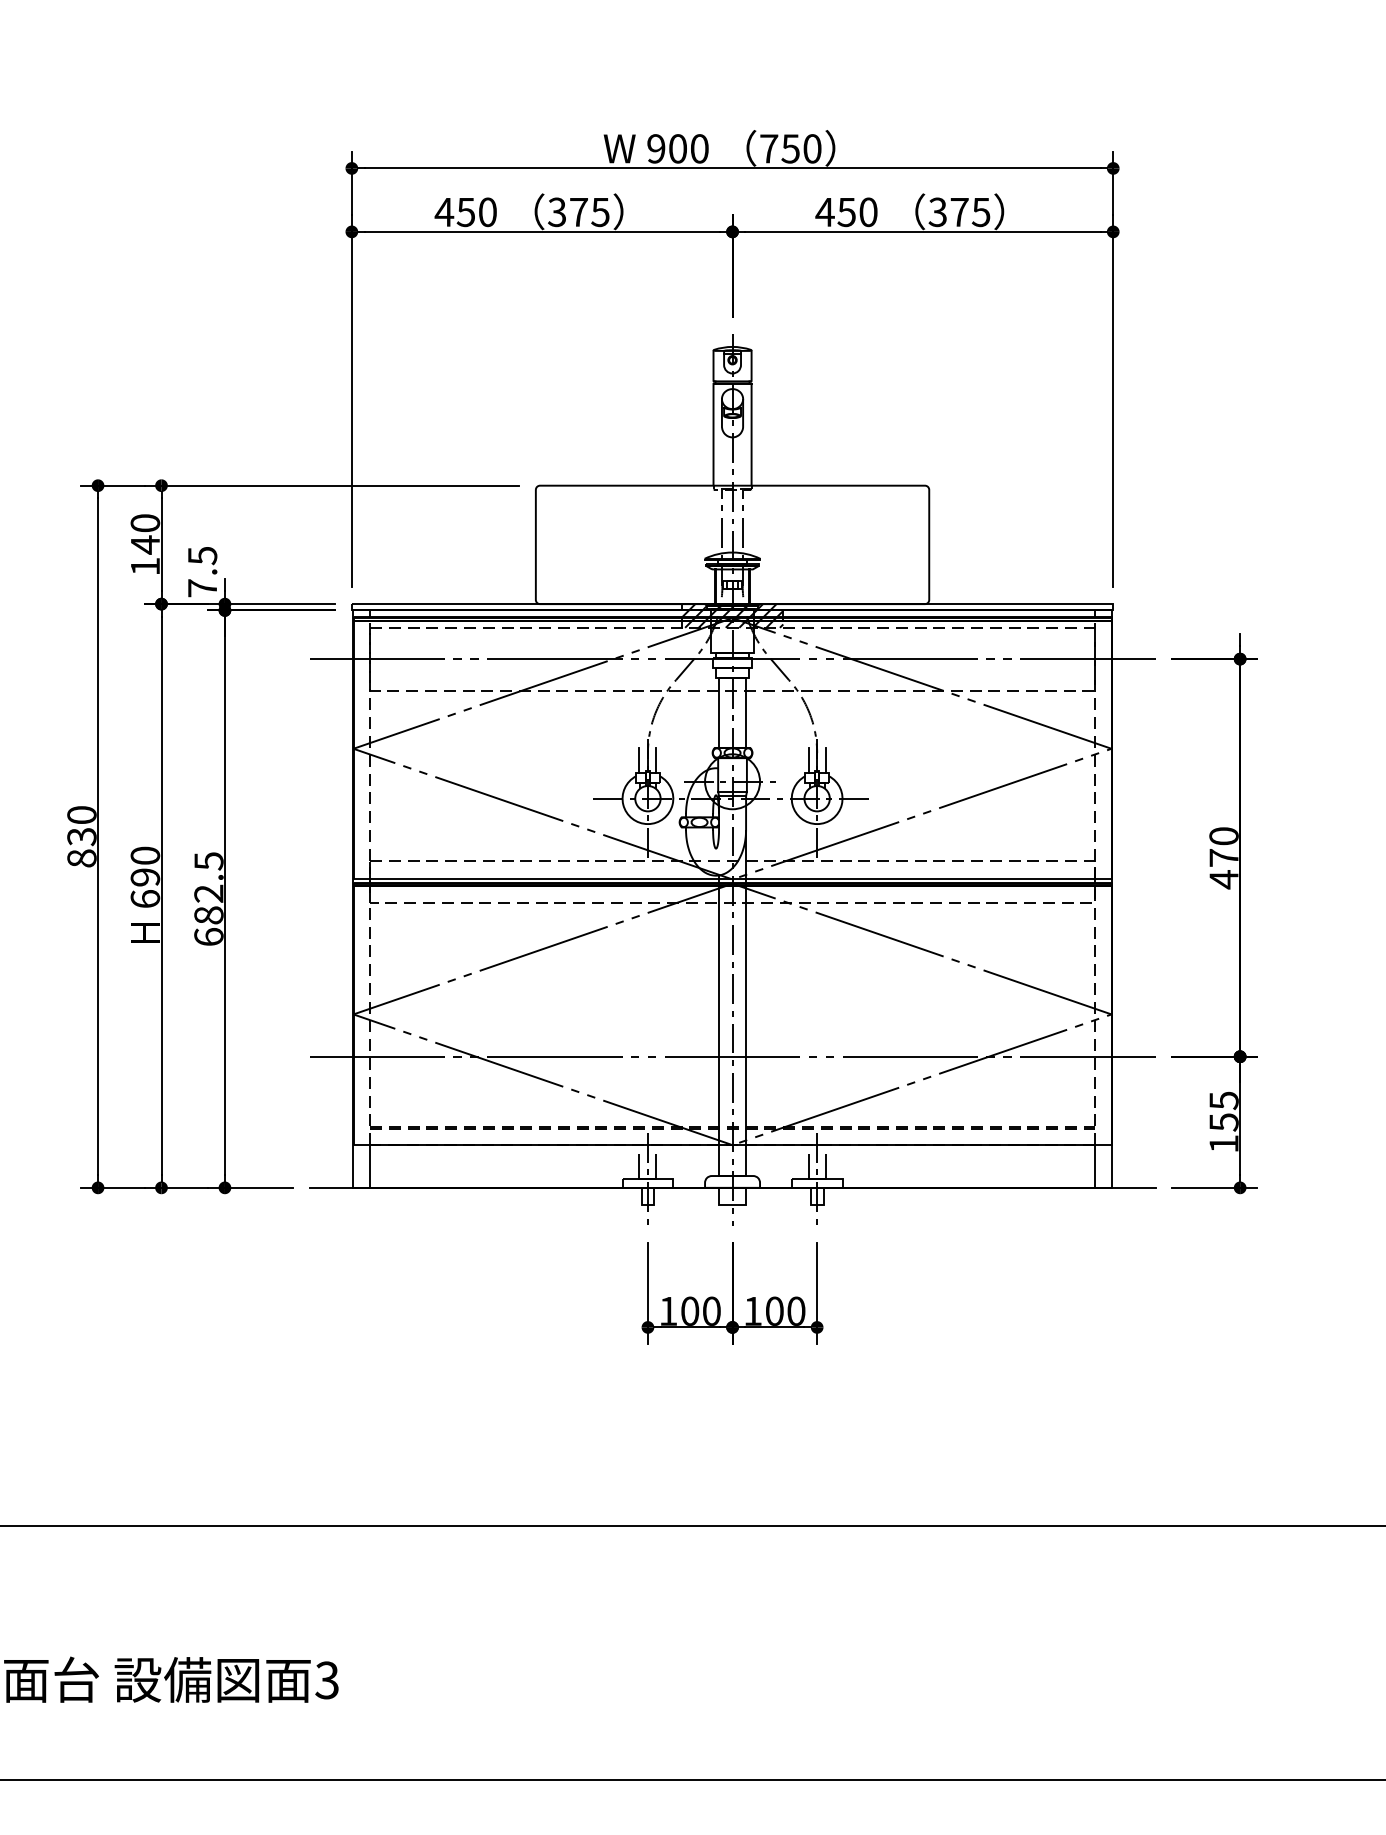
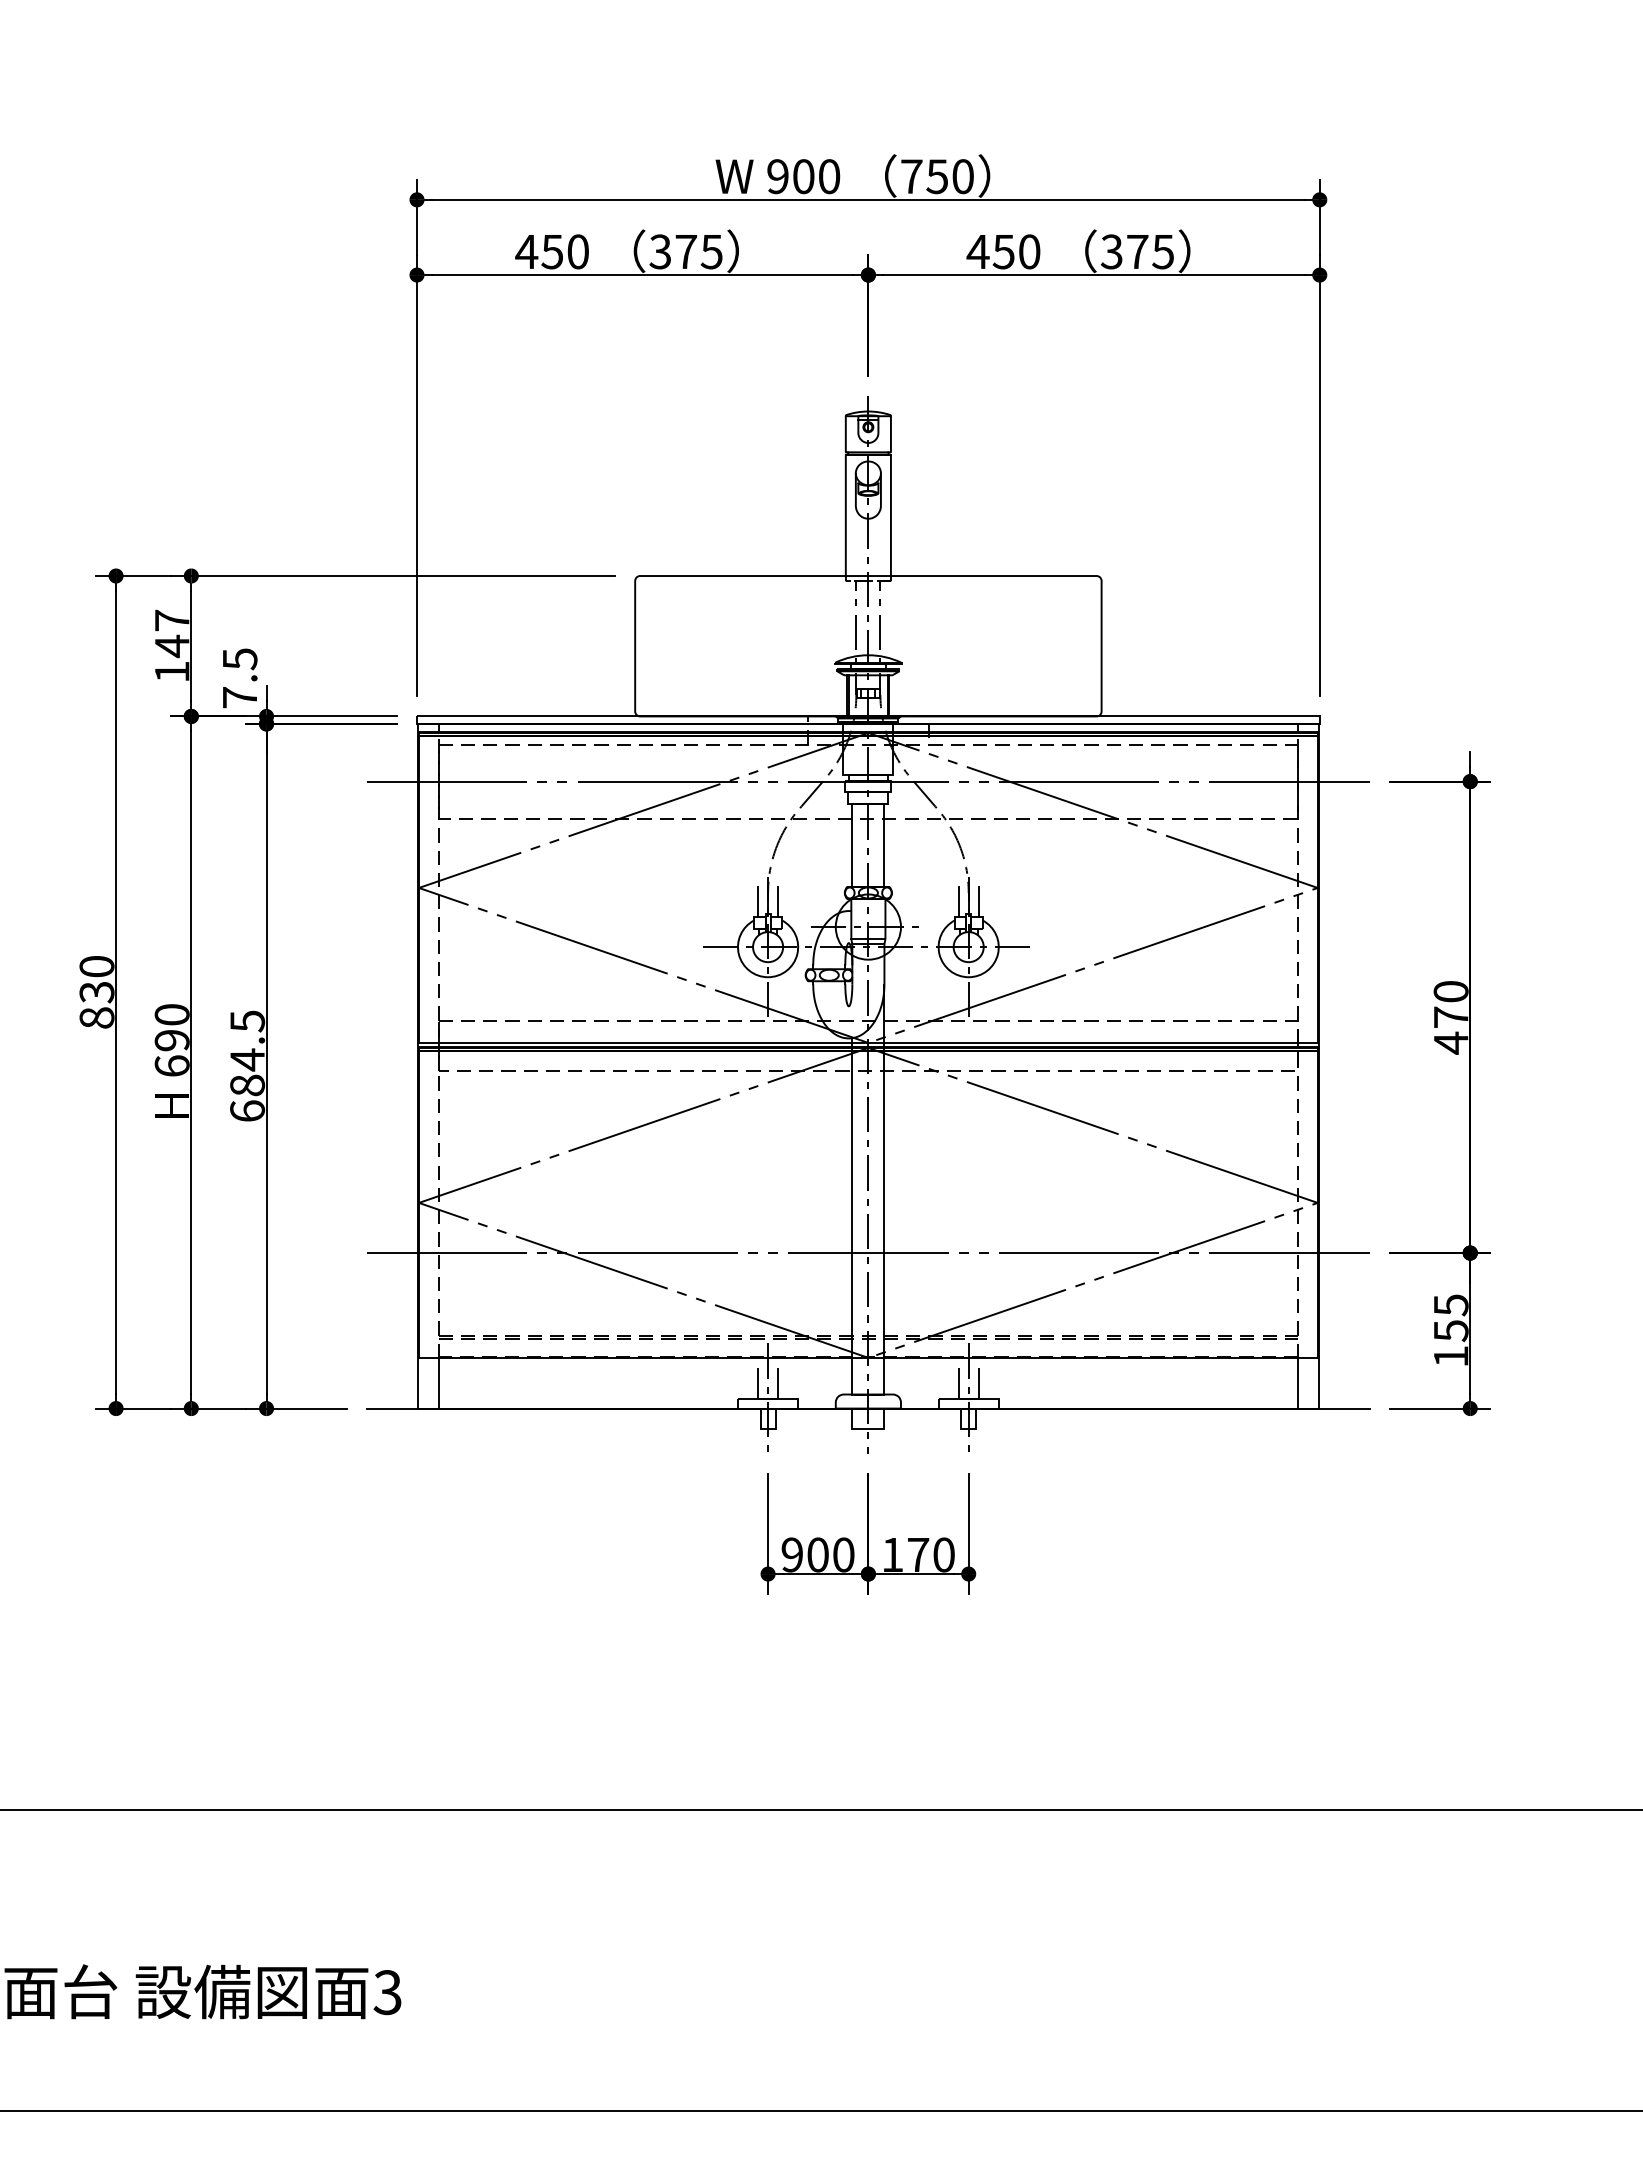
text: (144, 523) -> (171, 620), 140 -> 147
hatch: (732, 615) -> (868, 730), removed
text: (208, 893) -> (247, 1059), 682.5 -> 684.5
text: (667, 1310) -> (791, 1554), 100 -> 900
text: (774, 1310) -> (918, 1554), 100 -> 170

